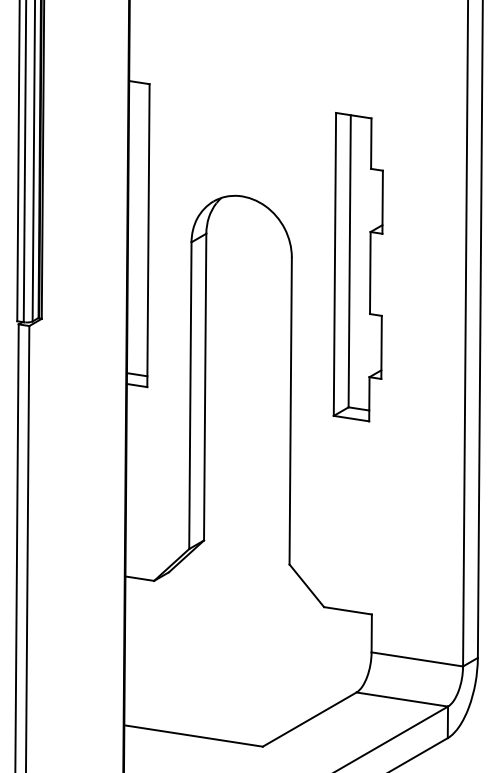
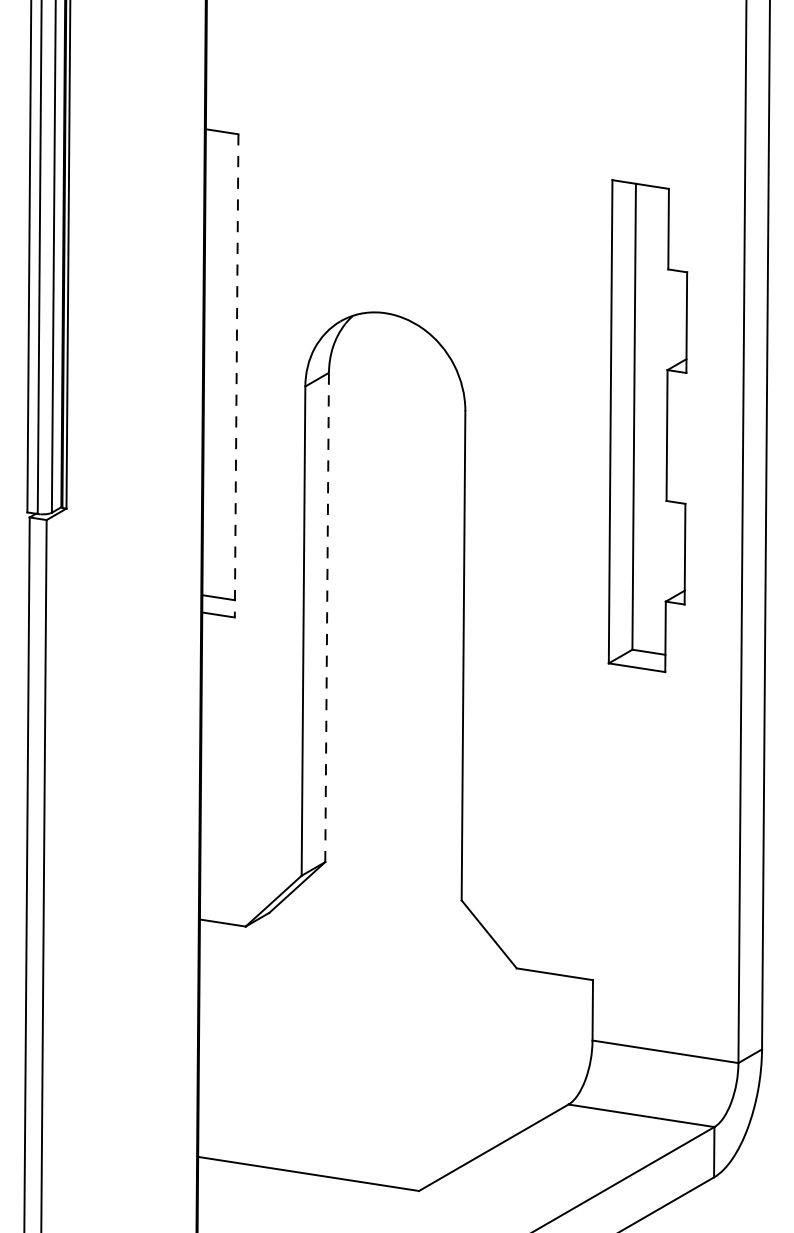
line: (148, 236) -> (236, 377), solid -> dashed
part: (357, 267) -> (646, 426), moved
line: (205, 386) -> (327, 616), solid -> dashed

